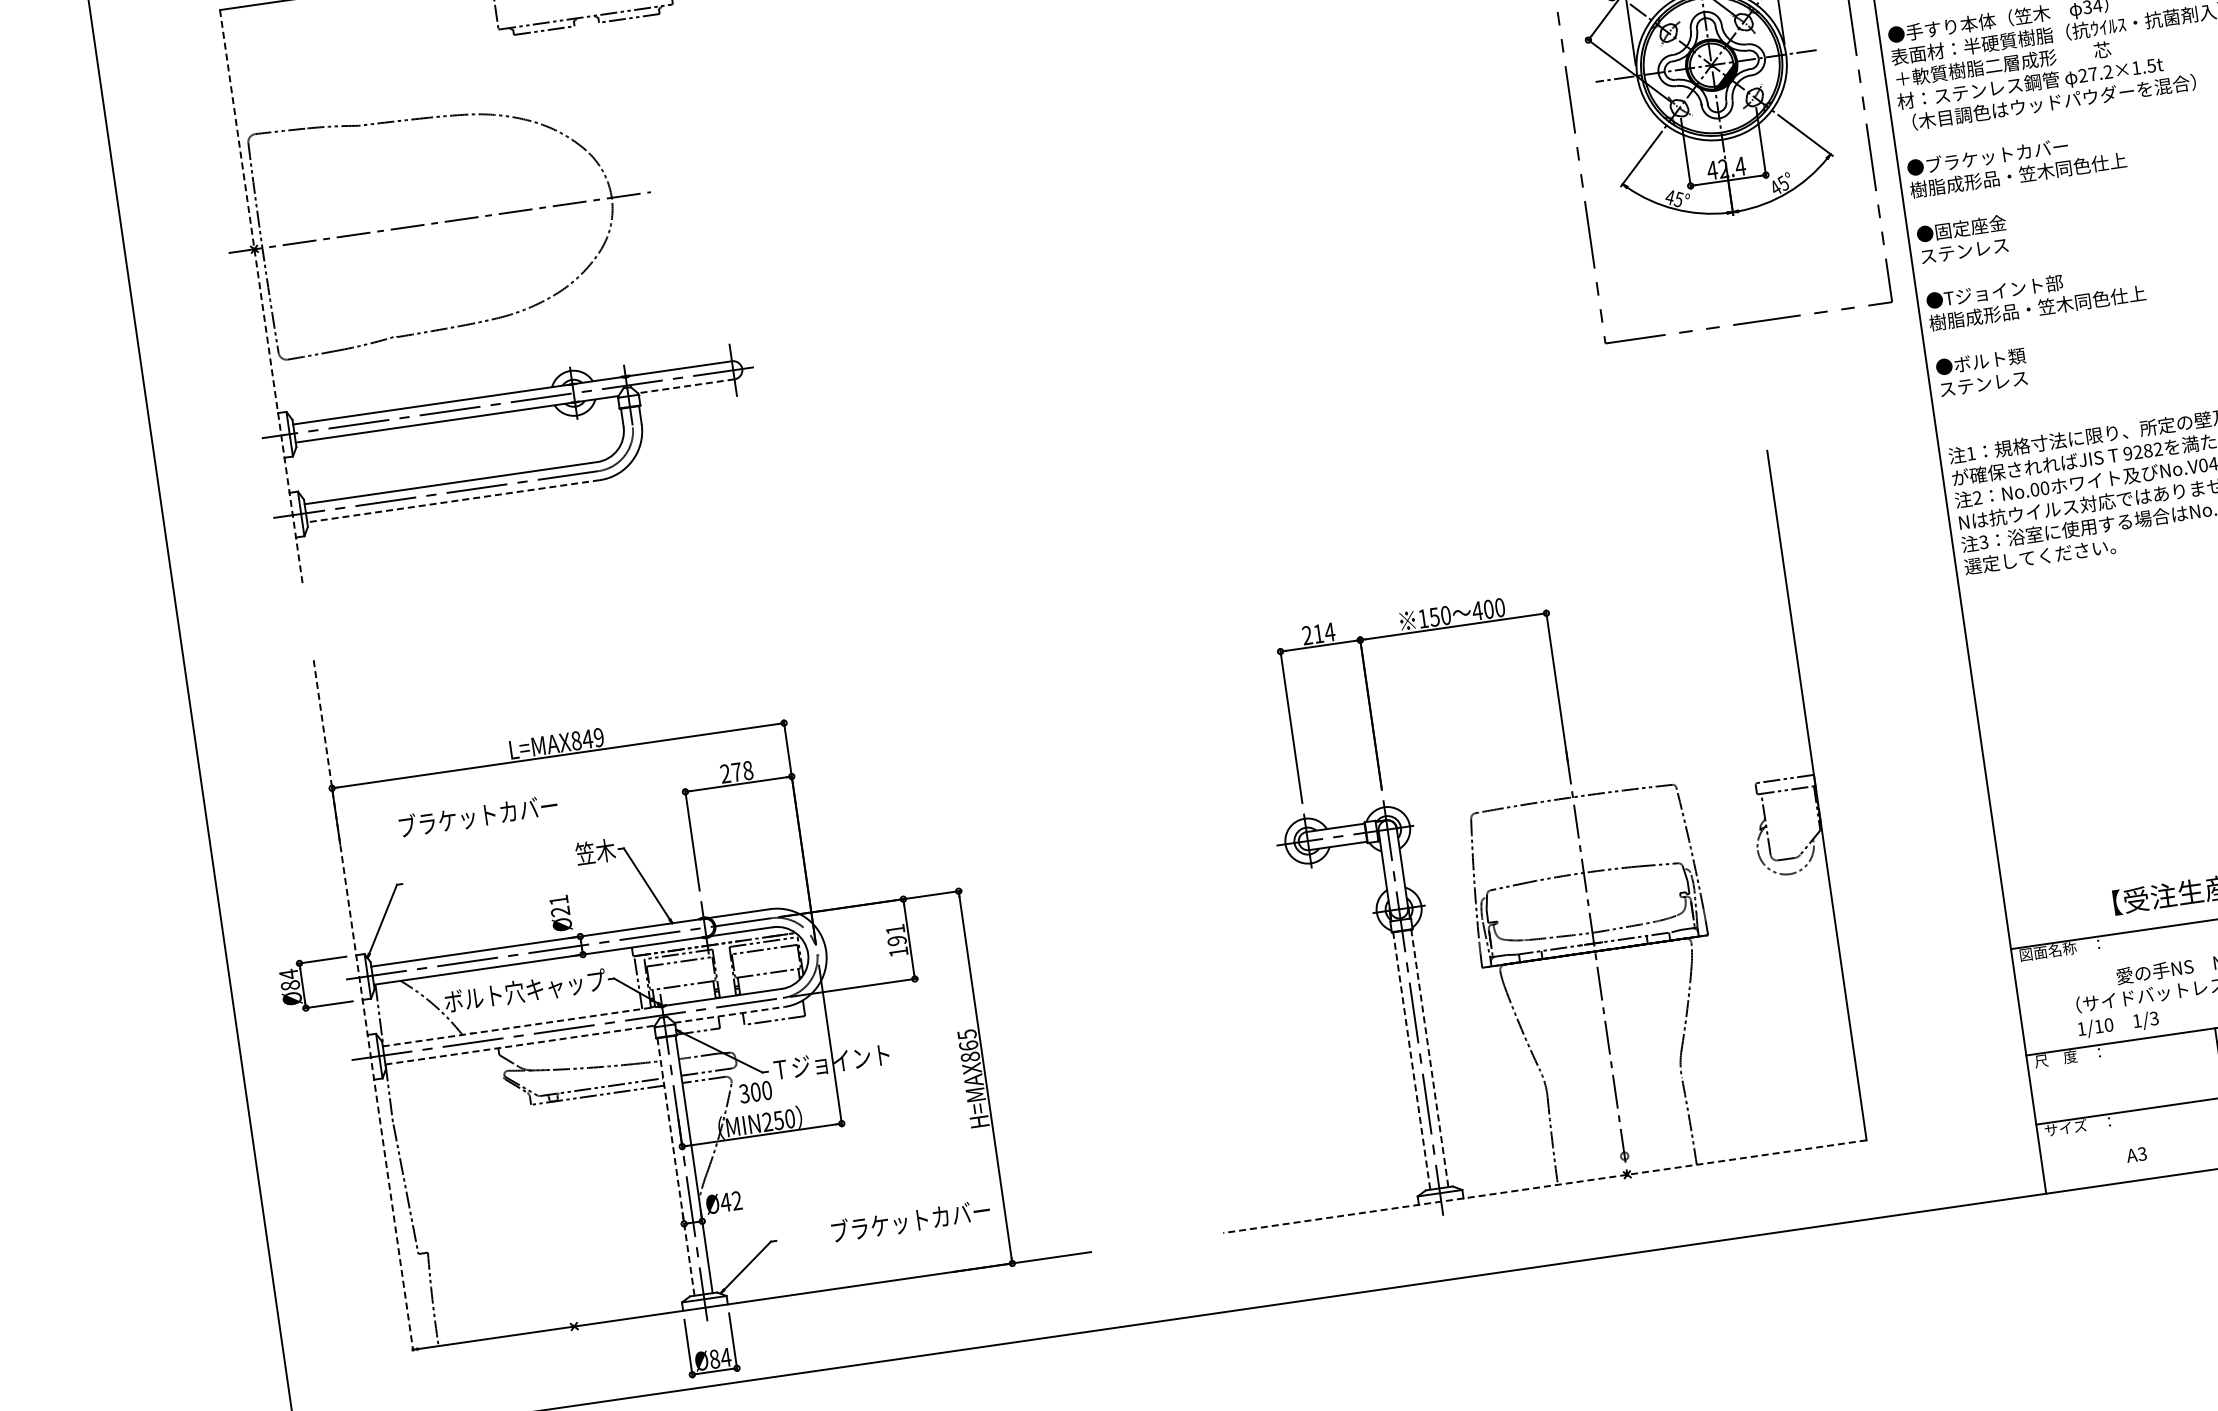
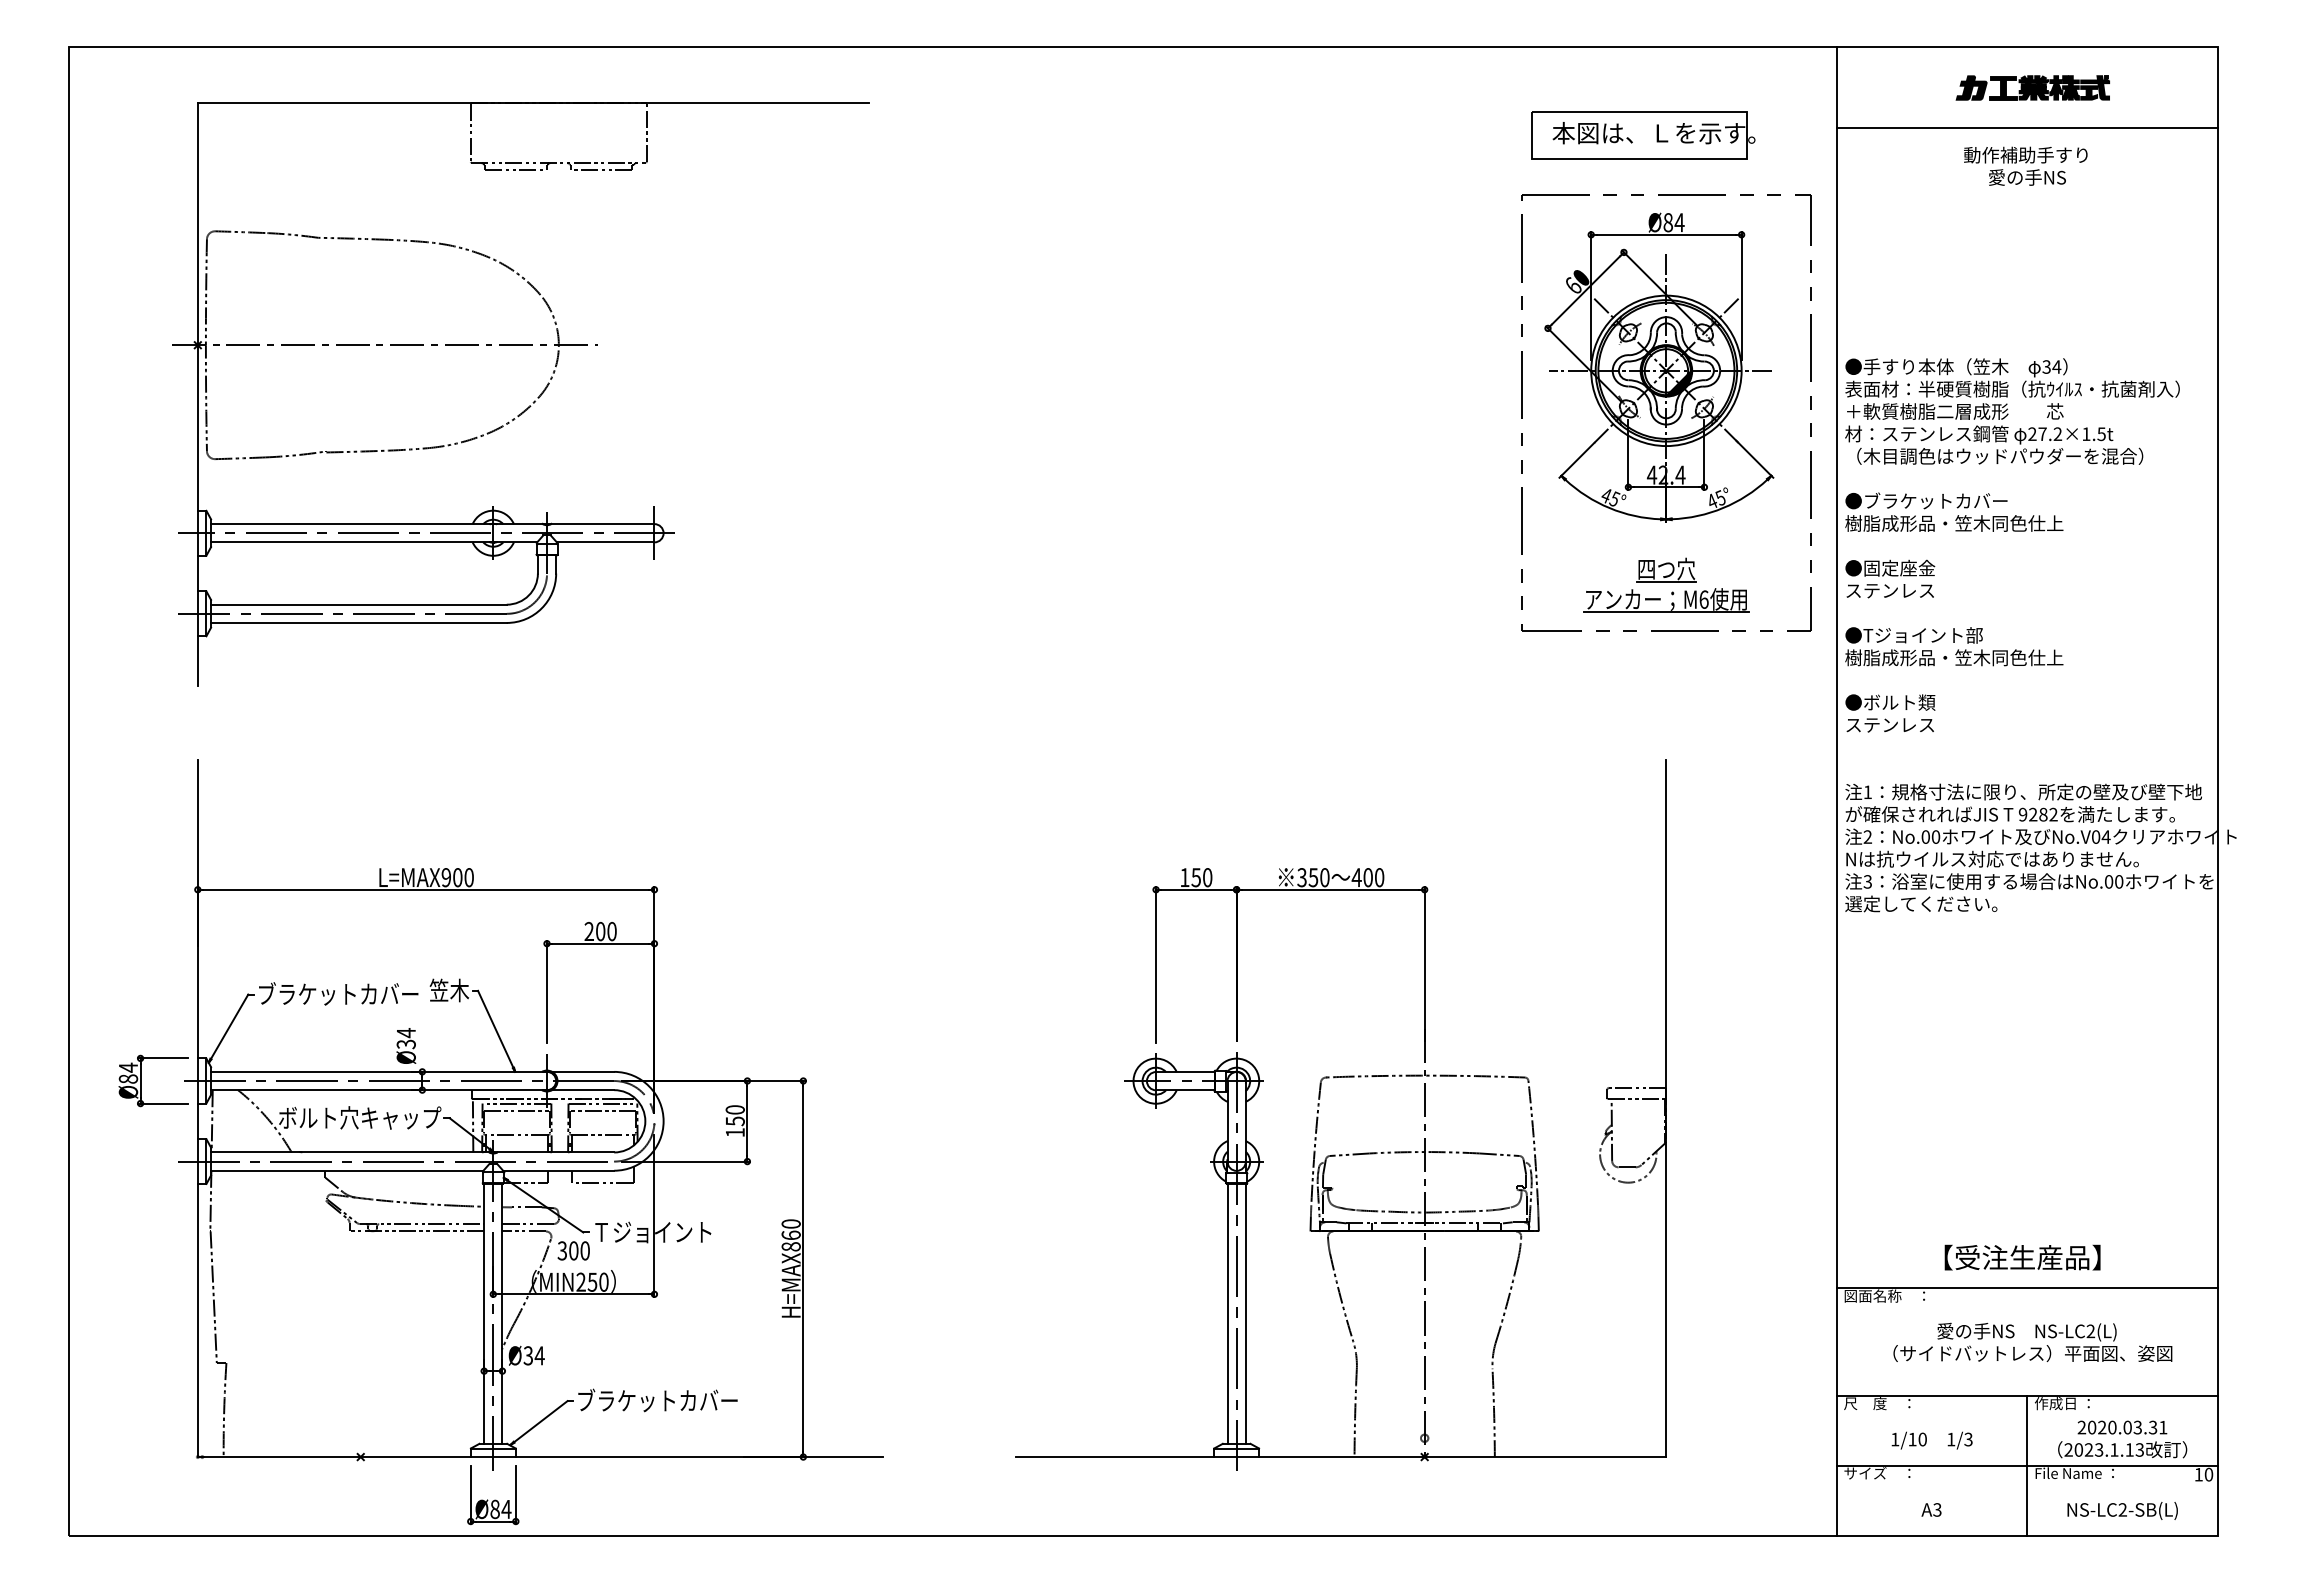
part: (1742, 276) -> (1666, 584), added
line: (261, 299) -> (197, 395), dashed -> solid
line: (686, 386) -> (605, 542), dashed -> solid
line: (453, 500) -> (358, 622), dashed -> solid
text: (1422, 618) -> (1301, 877), 150 -> 350
text: (1318, 633) -> (1196, 877), 214 -> 150
text: (587, 739) -> (457, 877), L=MAX849 -> L=MAX900
text: (742, 771) -> (606, 931), 278 -> 200
text: (478, 815) -> (338, 993), moved
text: (559, 905) -> (406, 1038), Ø21 -> Ø34
text: (895, 935) -> (734, 1115), 191 -> 150
line: (363, 1005) -> (197, 1109), dashed -> solid
line: (729, 1014) -> (558, 1170), dashed -> solid
text: (2117, 1024) -> (1931, 1440), moved
line: (520, 1026) -> (350, 1152), dashed -> solid
text: (966, 1034) -> (790, 1223), H=MAX865 -> H=MAX860
line: (520, 1044) -> (347, 1170), dashed -> solid
line: (1429, 1058) -> (1245, 1313), dashed -> solid
line: (1411, 1060) -> (1227, 1313), dashed -> solid
line: (676, 1167) -> (484, 1314), dashed -> solid
line: (1544, 1187) -> (1340, 1457), dashed -> solid
text: (730, 1201) -> (533, 1355), Ø42 -> Ø34
text: (910, 1220) -> (657, 1400), moved

